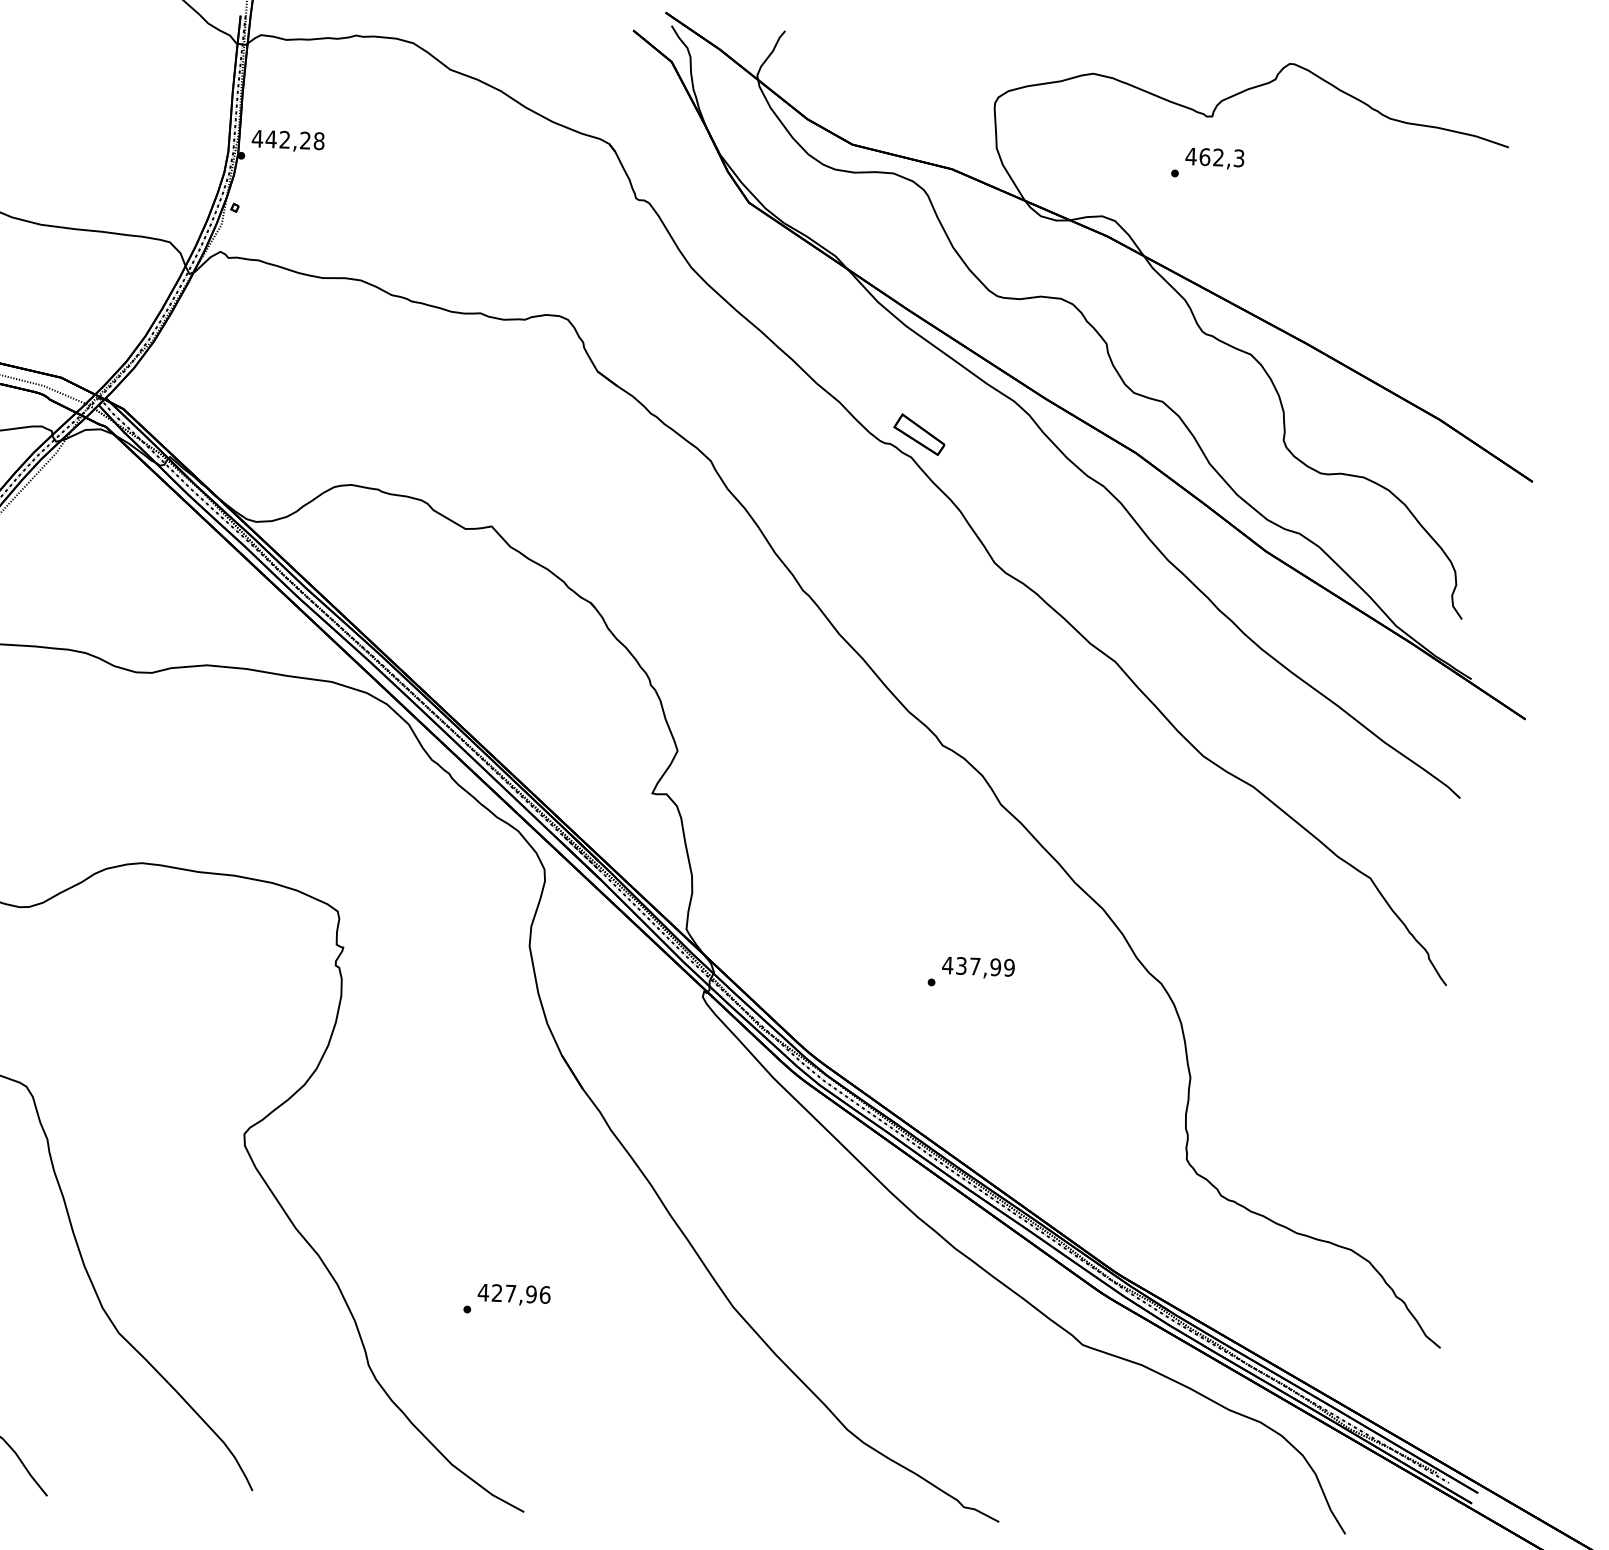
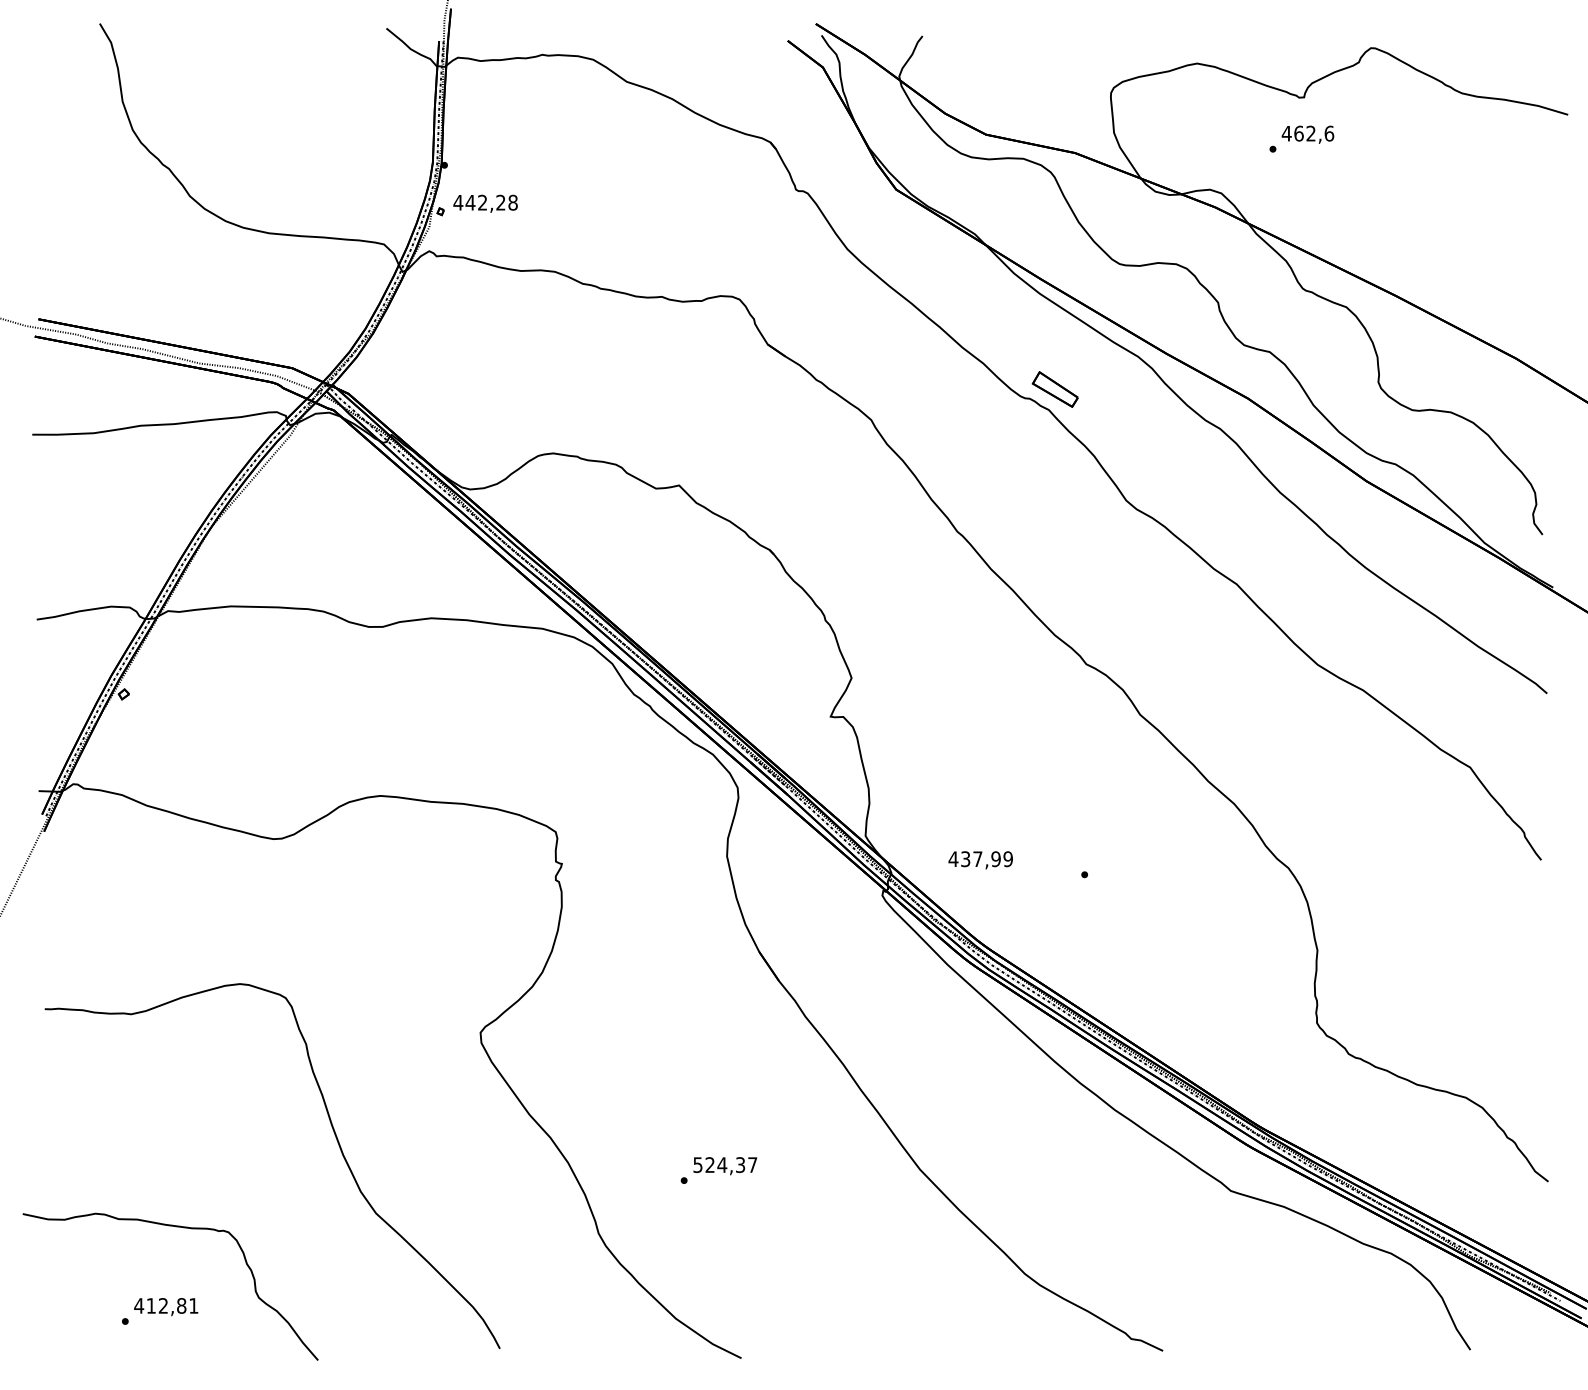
text: (288, 140) -> (485, 203), moved
text: (1239, 158) -> (1329, 133), 462,3 -> 462,6
text: (978, 968) -> (980, 860), moved
text: (514, 1294) -> (725, 1165), 427,96 -> 524,37

